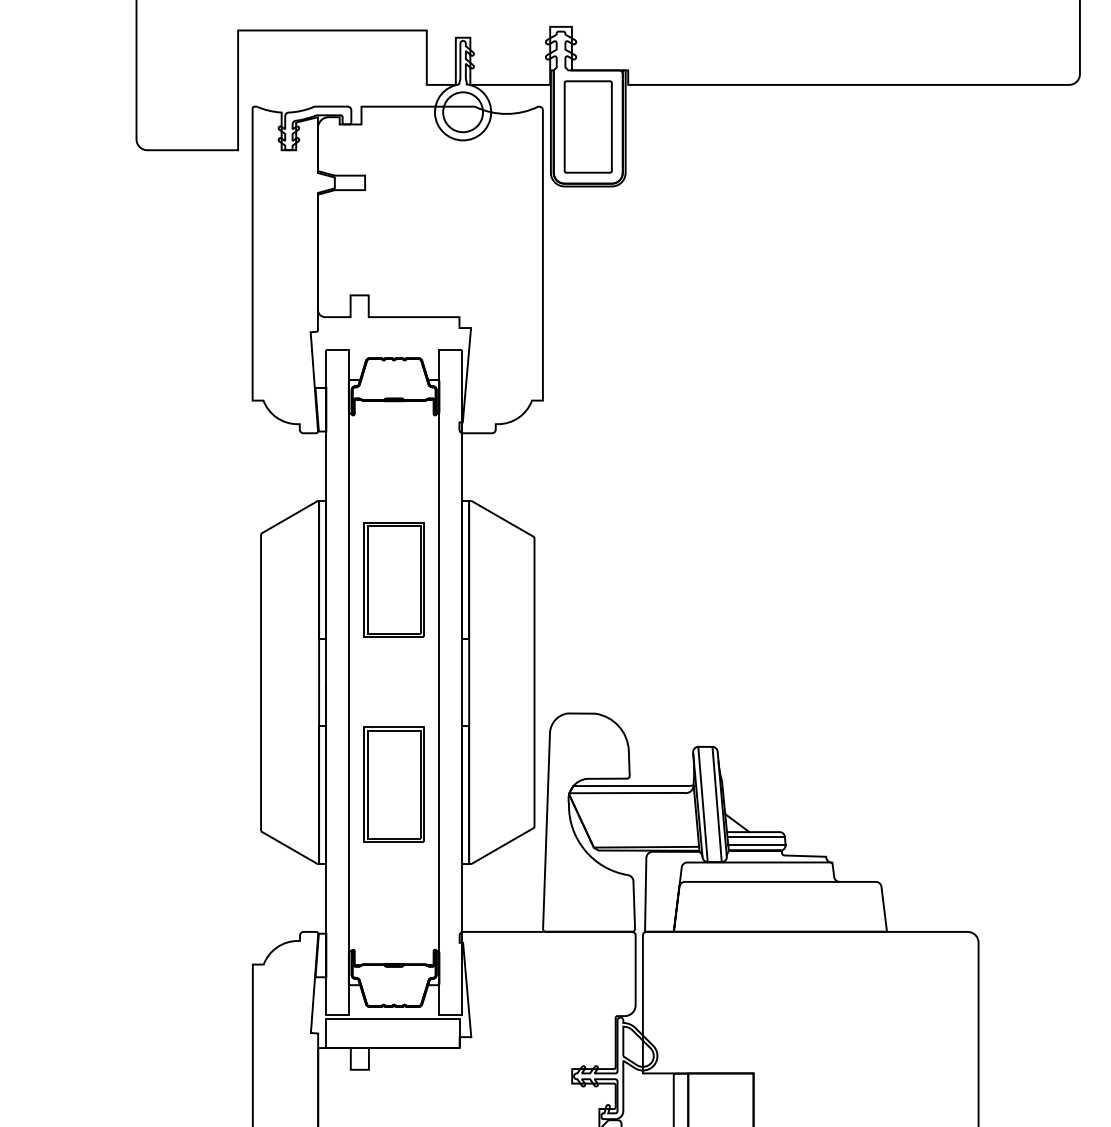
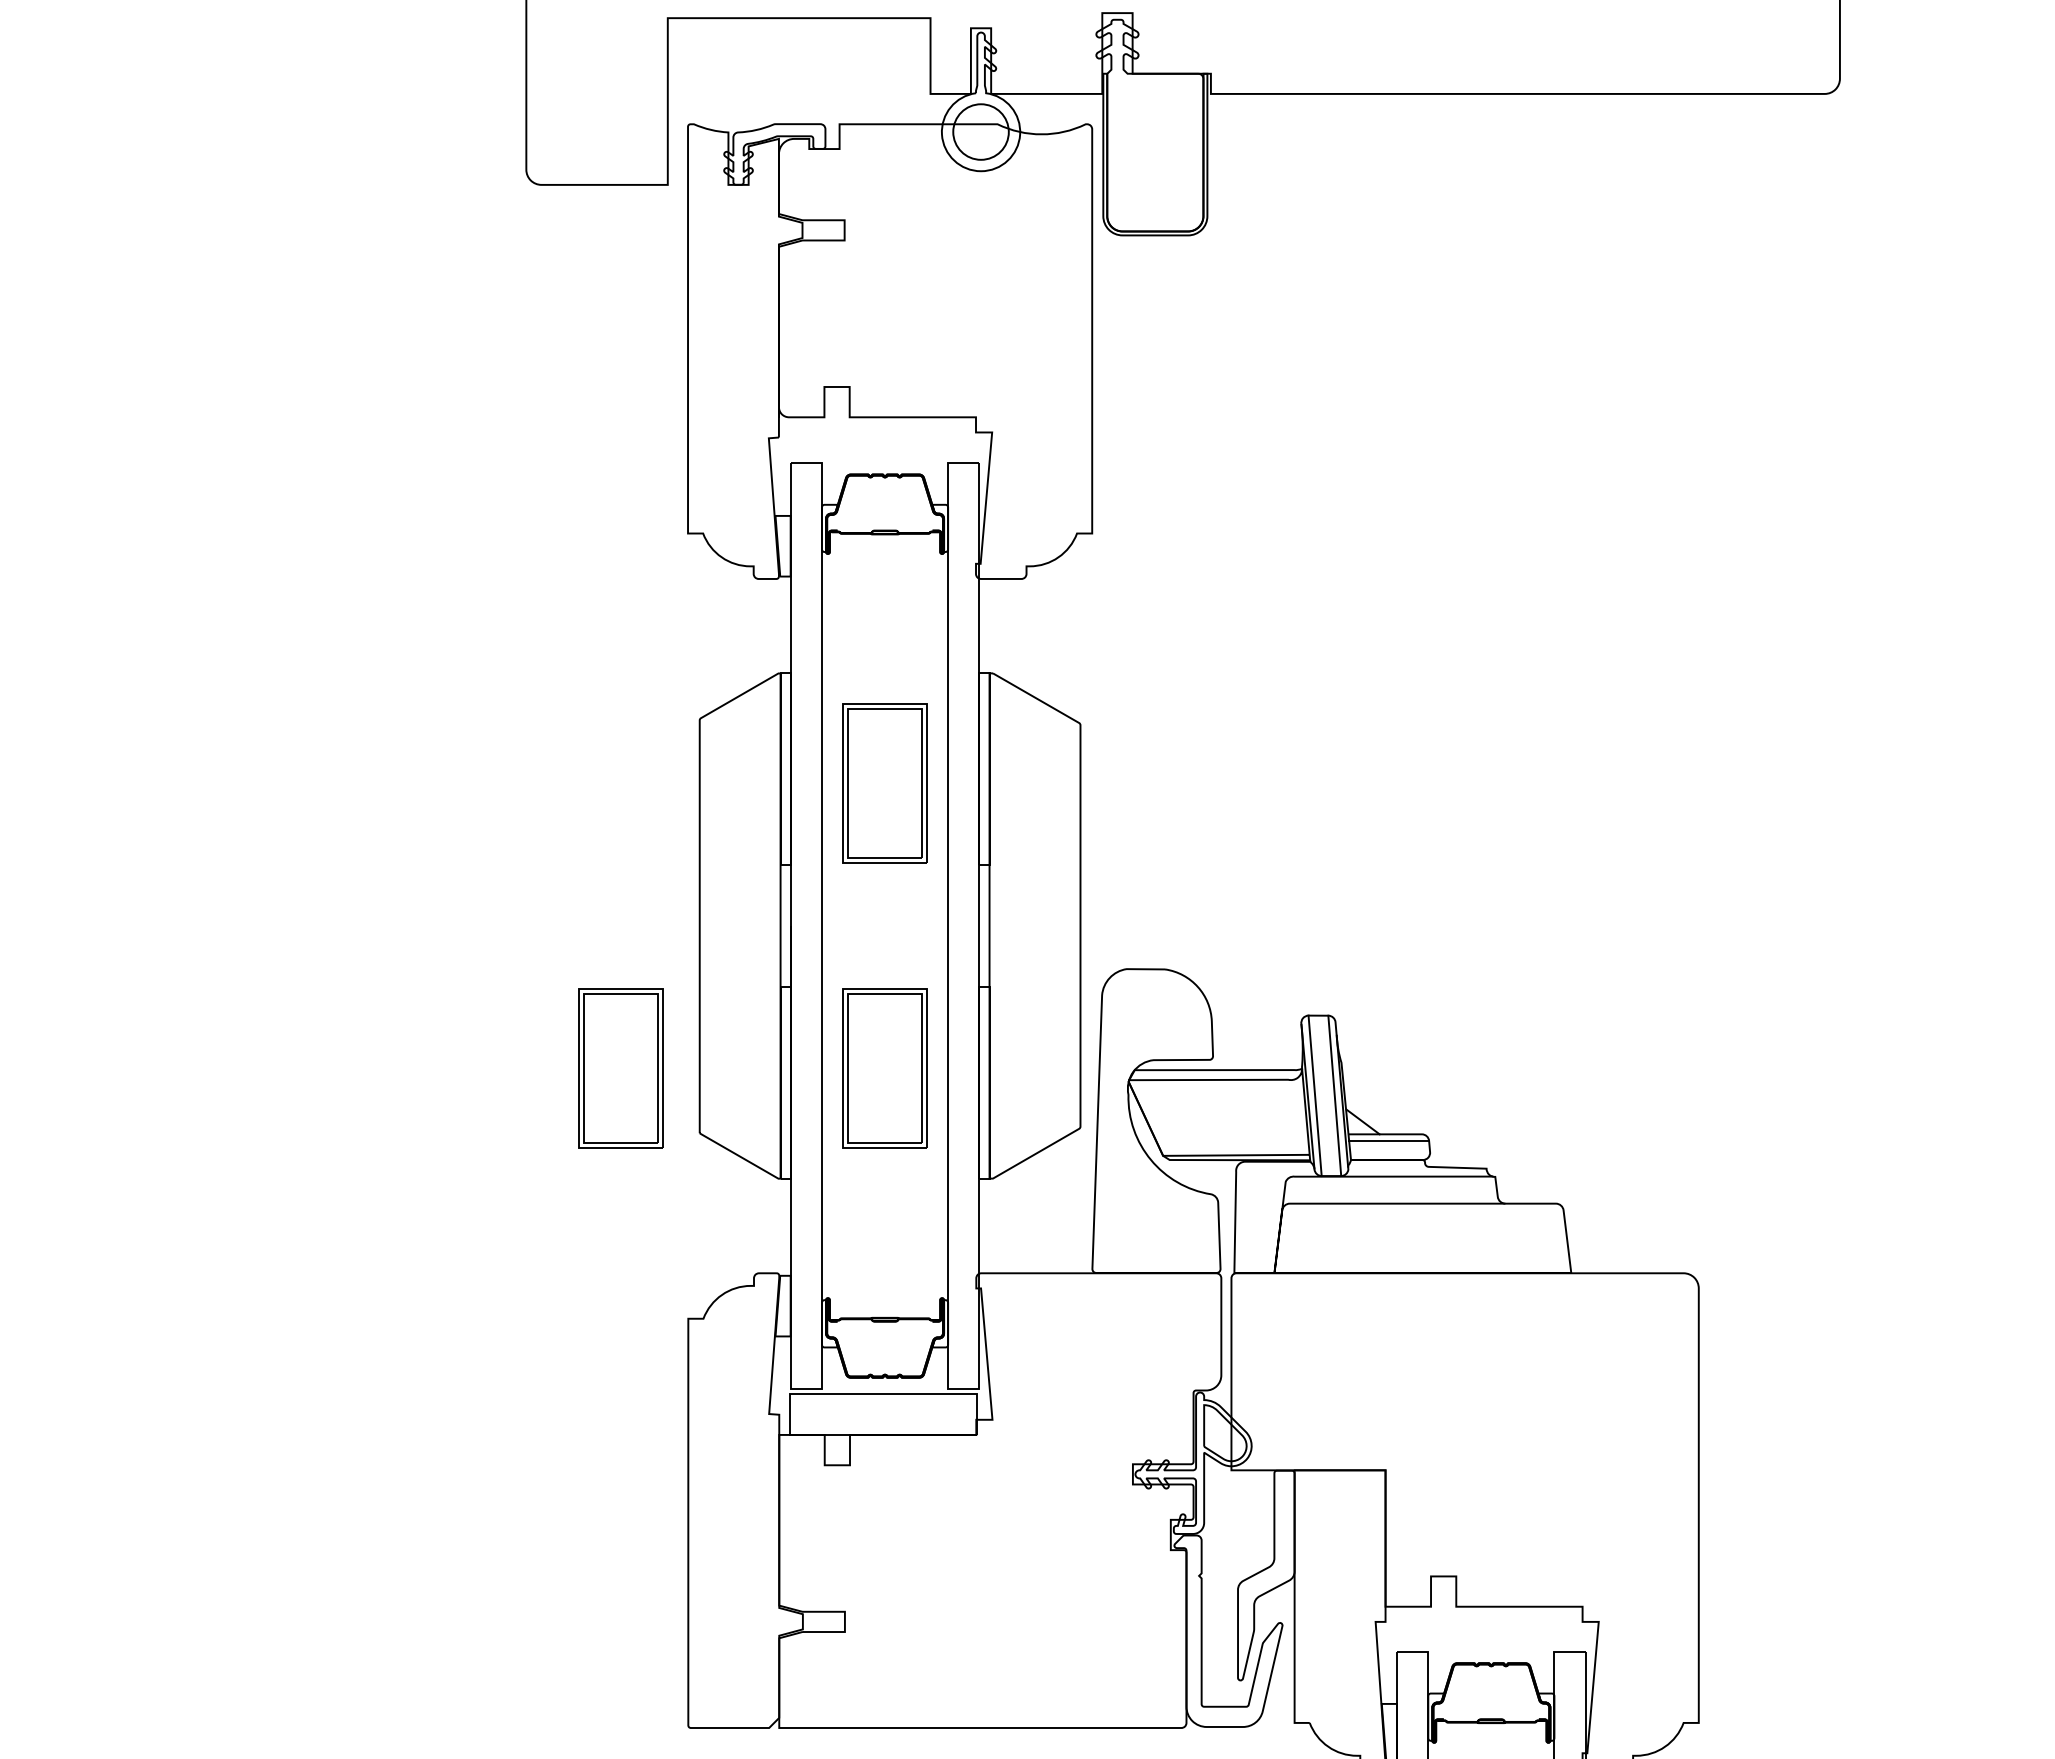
part: (588, 126) -> (1155, 152), removed
part: (204, 784) -> (620, 1068), added
line: (757, 845) -> (1390, 1152), removed

